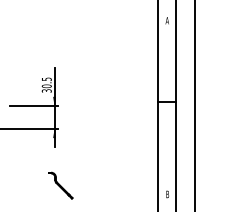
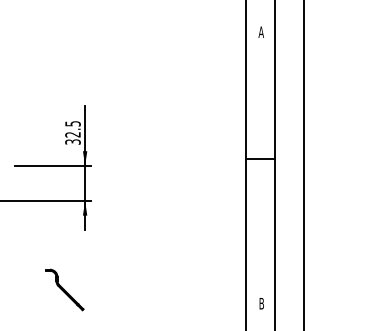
text: (46, 86) -> (72, 135), 30.5 -> 32.5
part: (60, 185) -> (64, 289), moved

